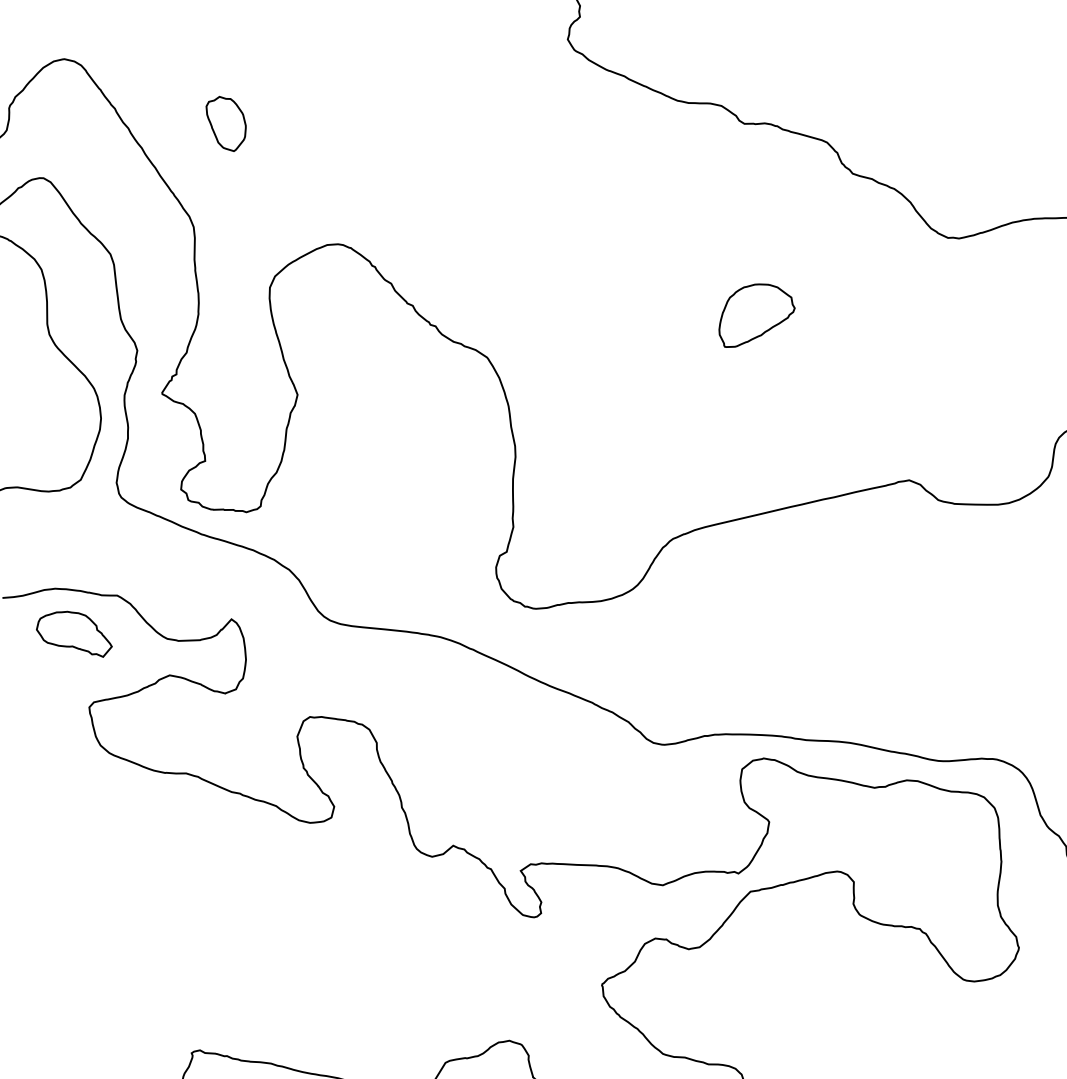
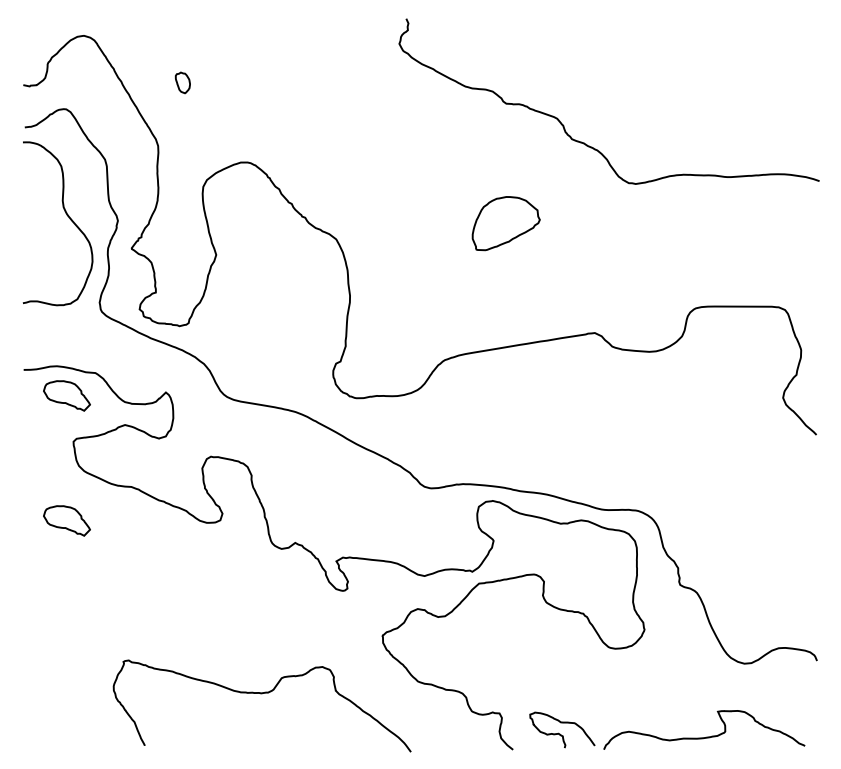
part: (225, 123) -> (182, 82), size x0.6
part: (757, 314) -> (506, 223), size x1.4
part: (86, 833) -> (66, 520), added

